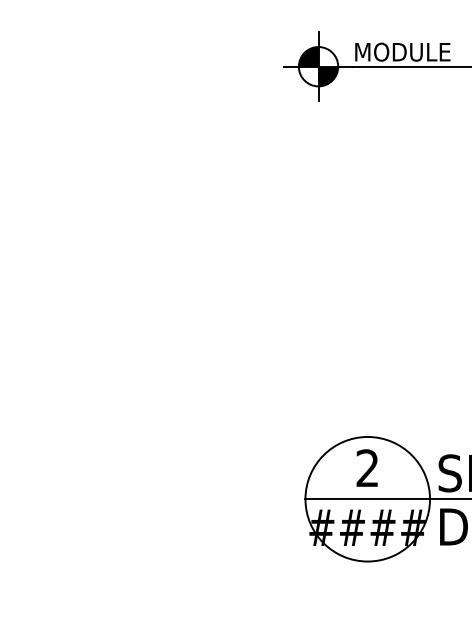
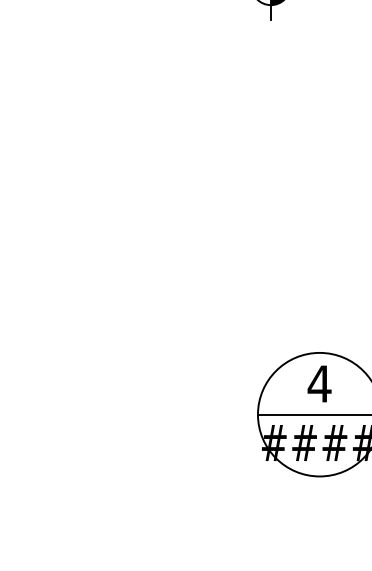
text: (367, 467) -> (319, 383), 2 -> 4

